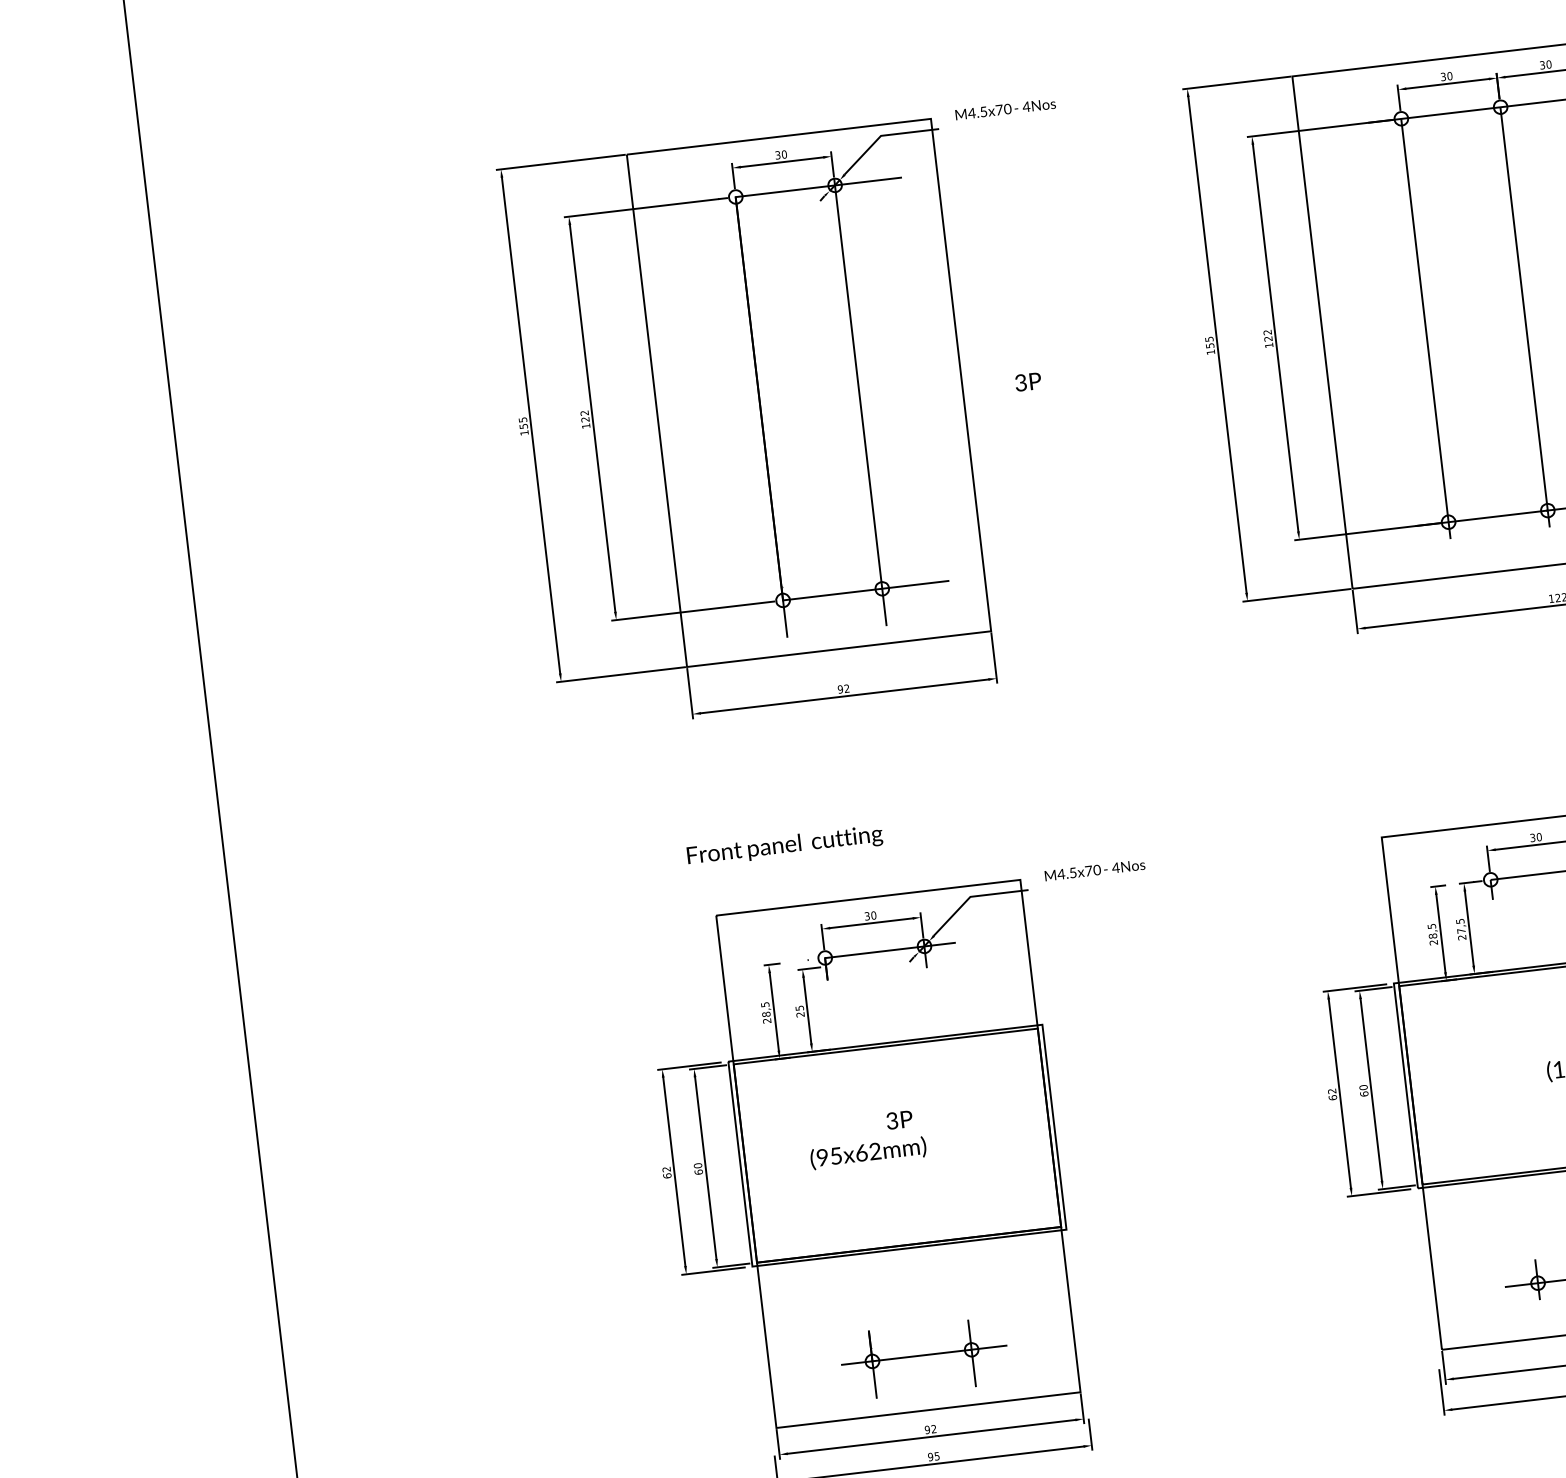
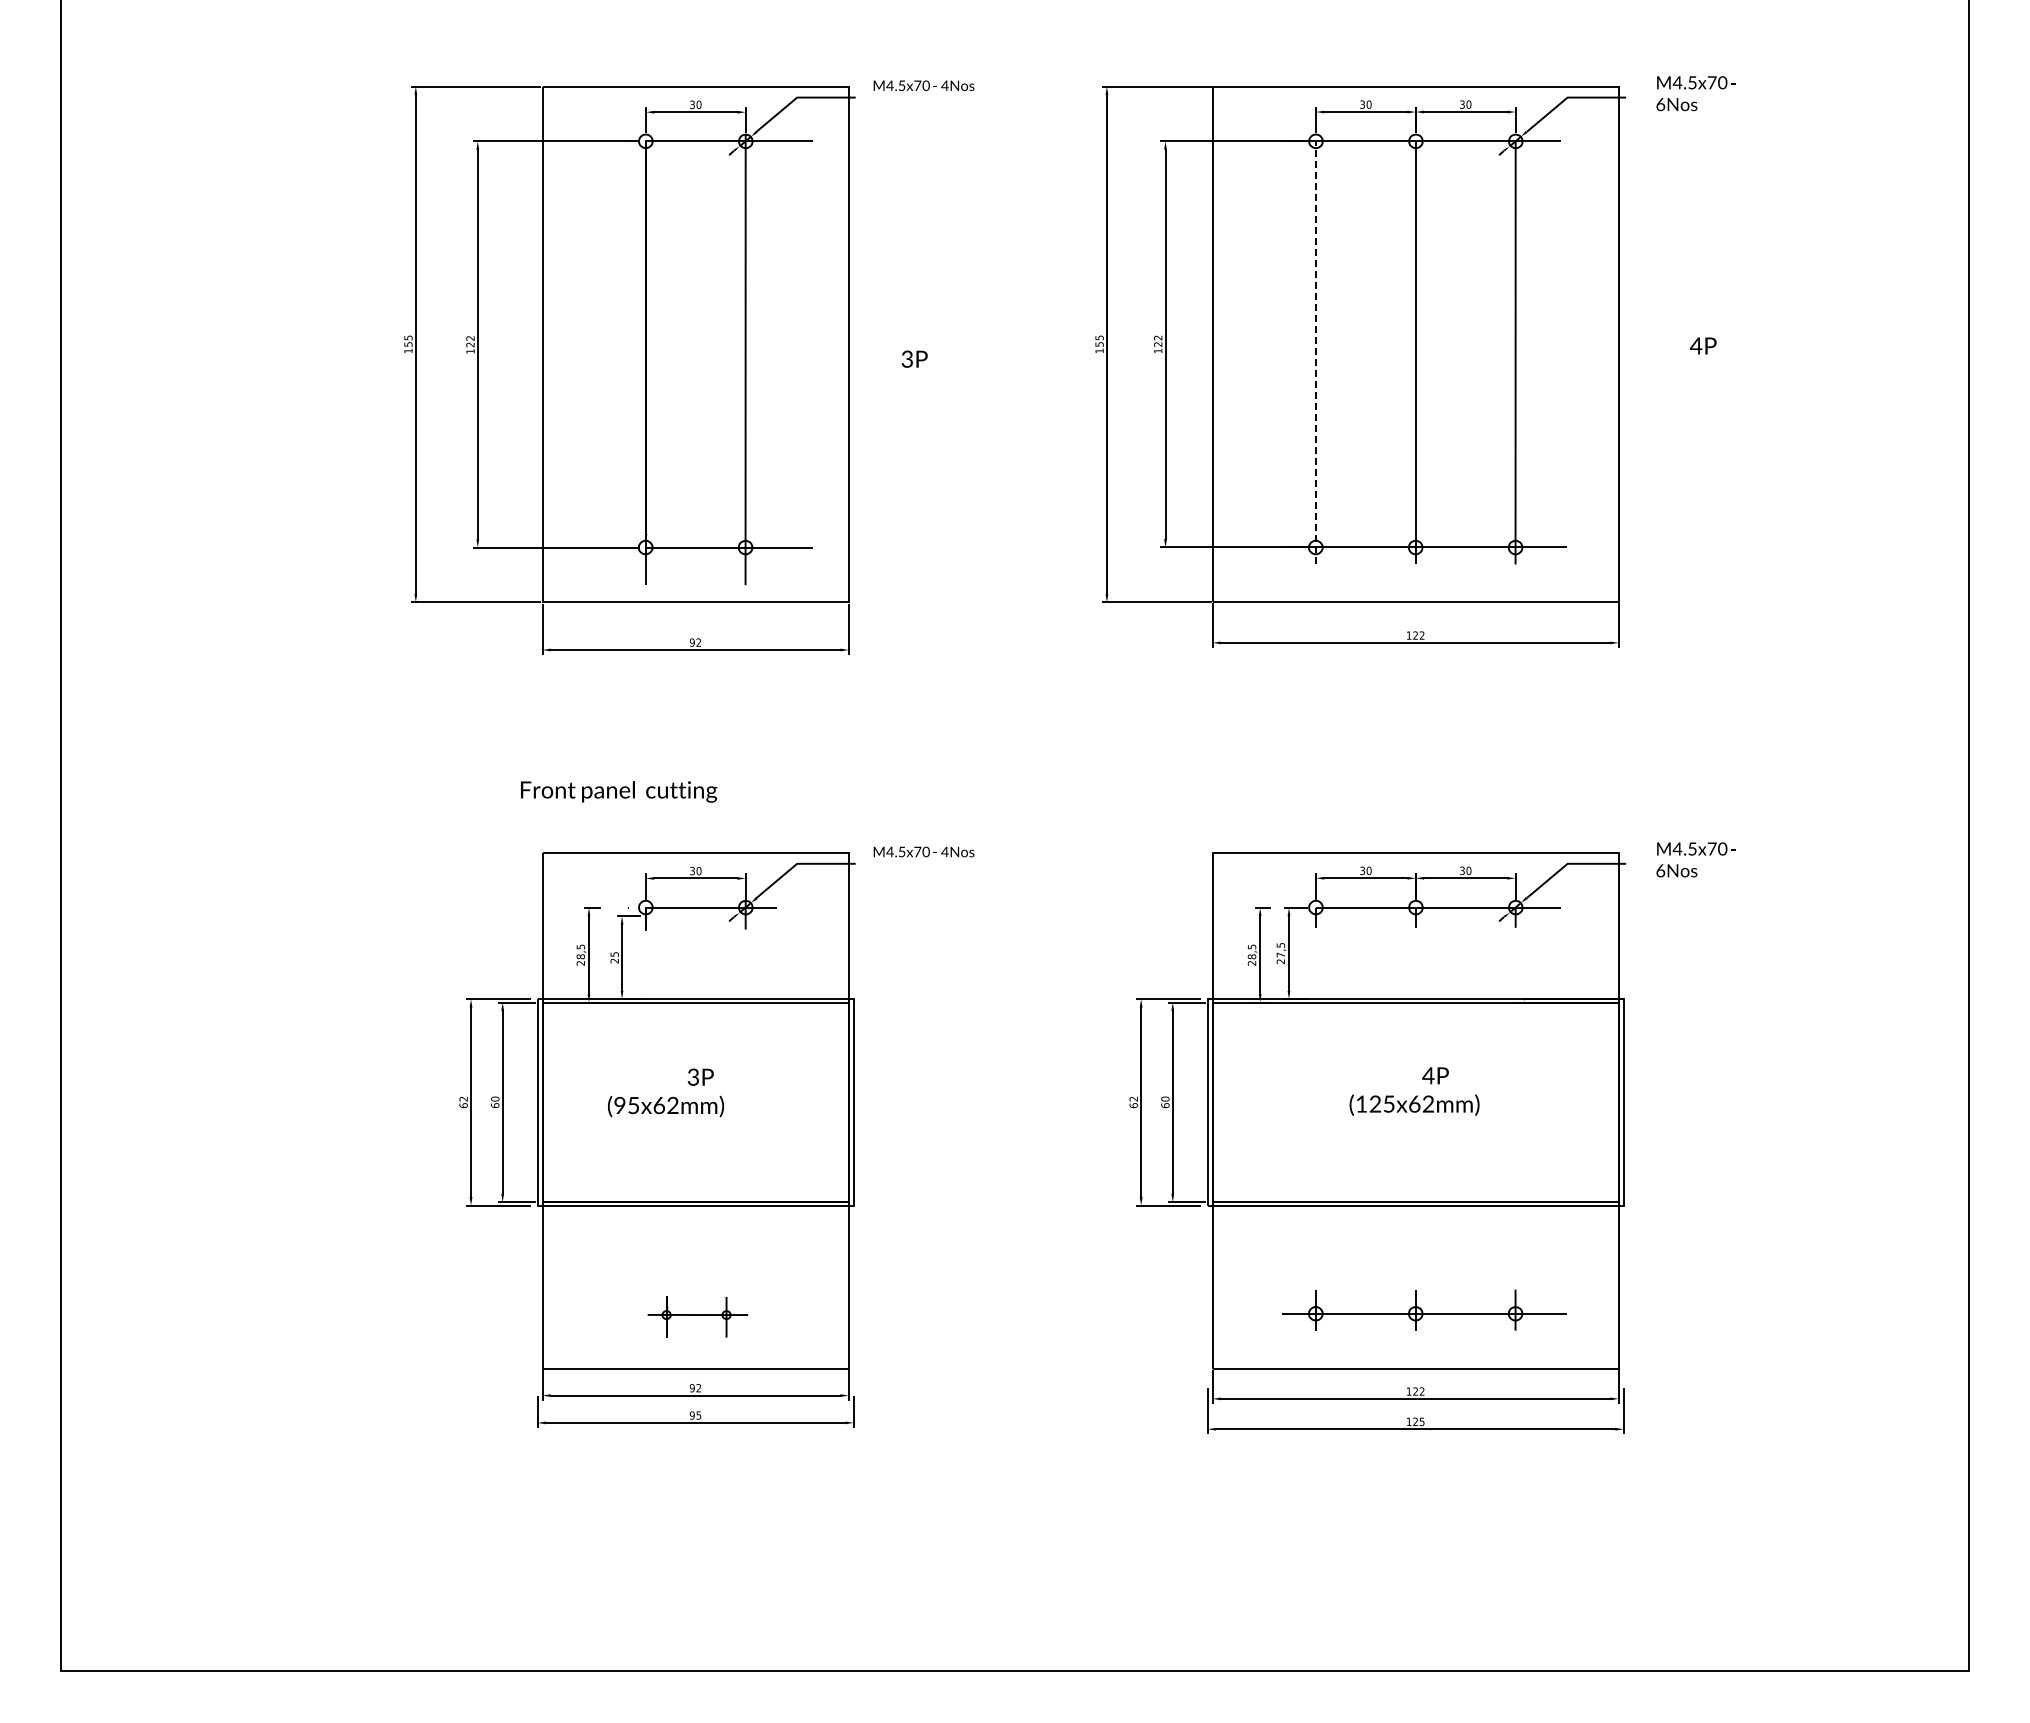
line: (1425, 328) -> (1315, 352), solid -> dashed
part: (924, 1358) -> (697, 1316), size x0.6

